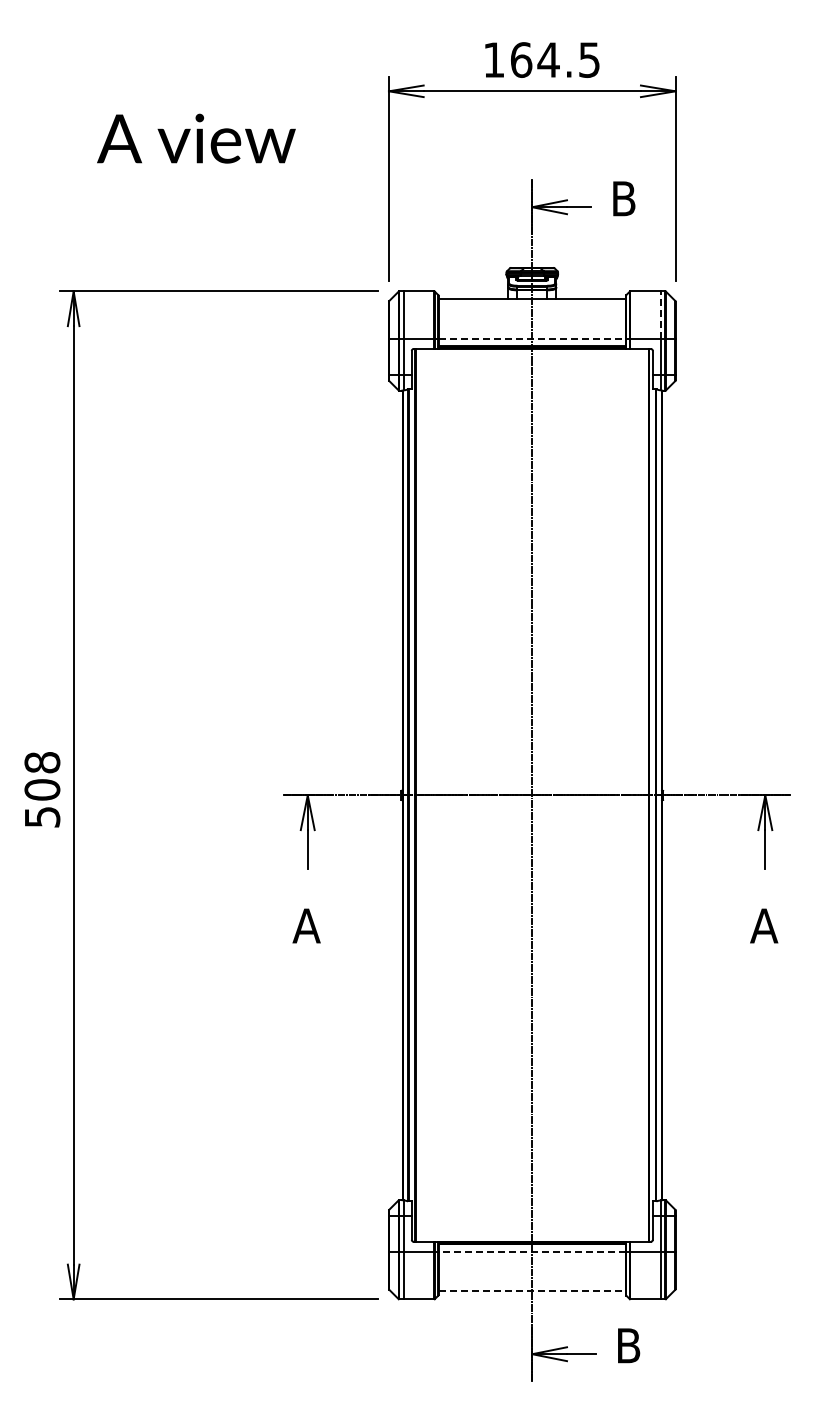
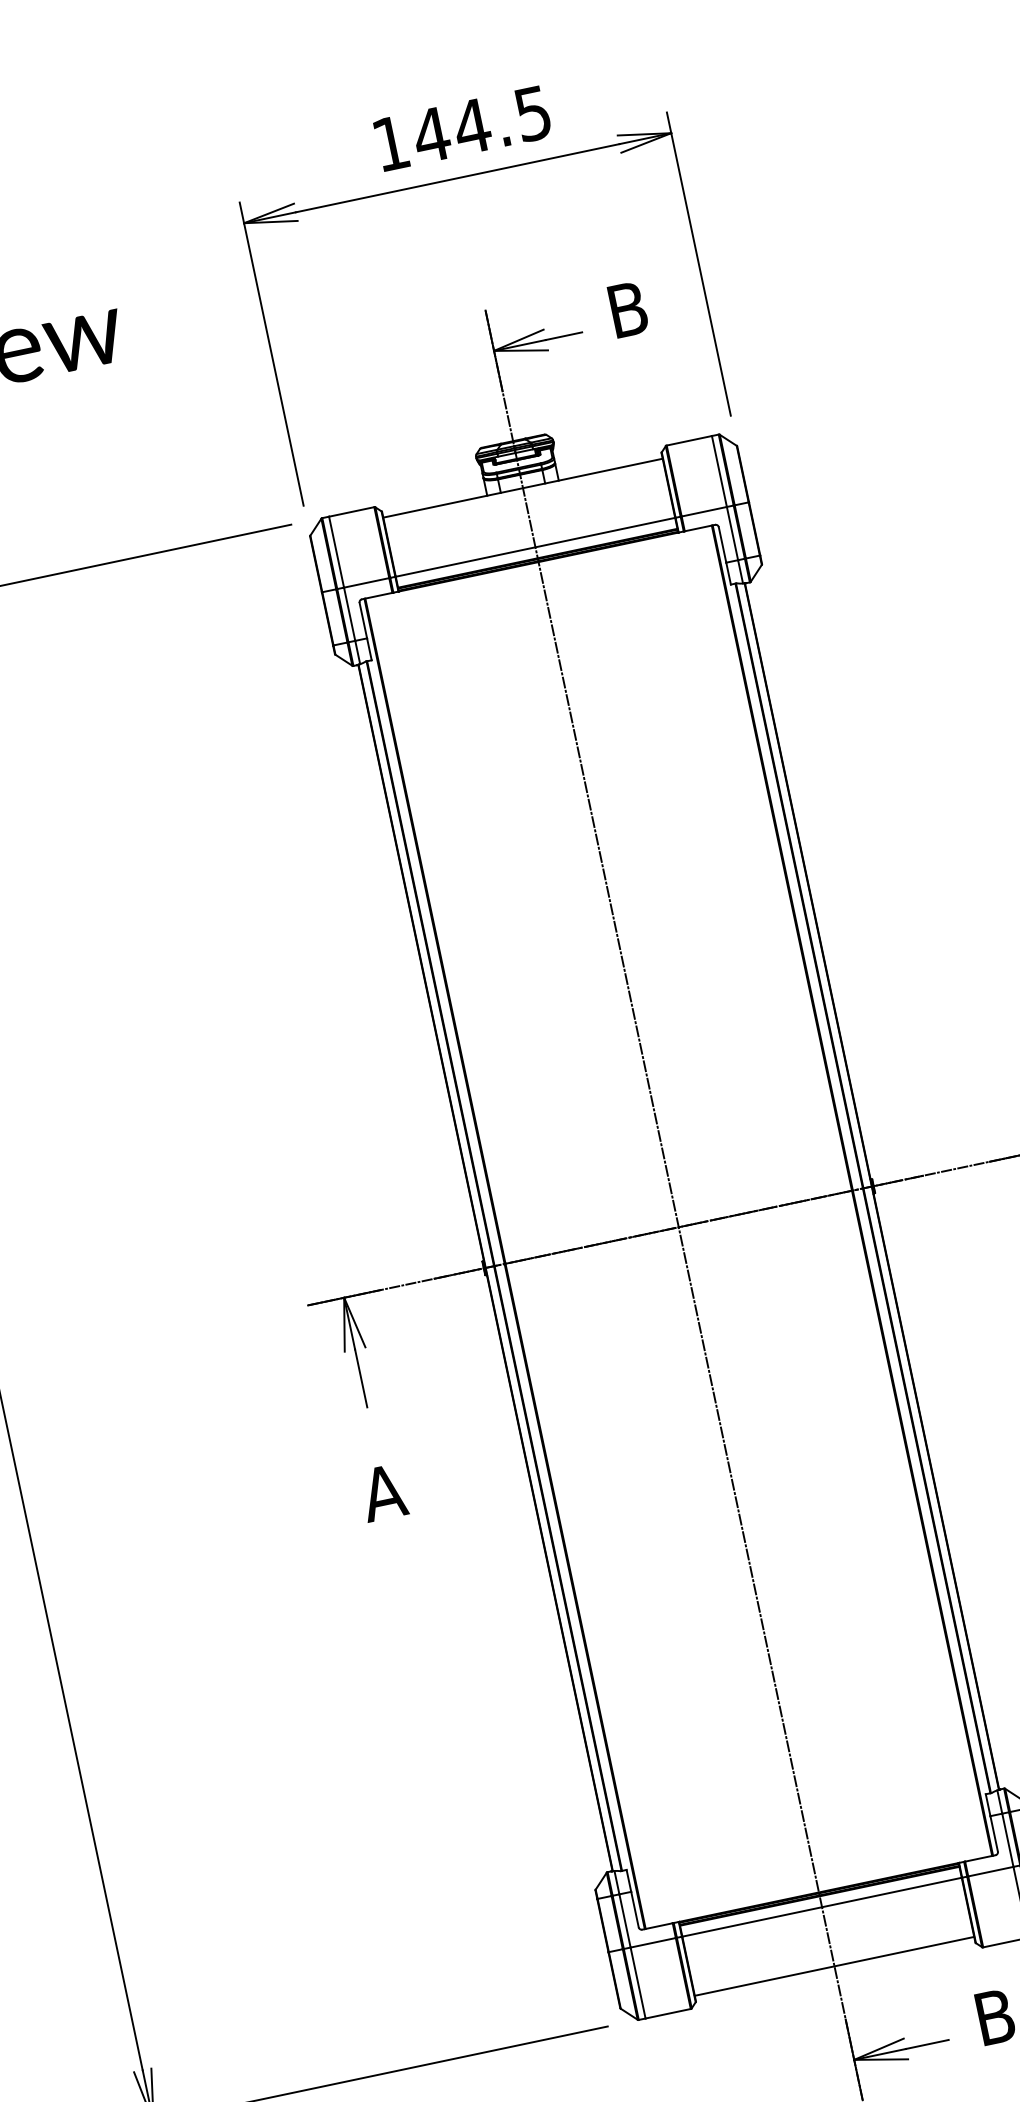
text: (521, 59) -> (431, 134), 164.5 -> 144.5
line: (660, 315) -> (719, 471), dashed -> solid
line: (532, 339) -> (535, 547), dashed -> solid
line: (532, 1251) -> (822, 1906), dashed -> solid
line: (532, 1291) -> (834, 1966), dashed -> solid

